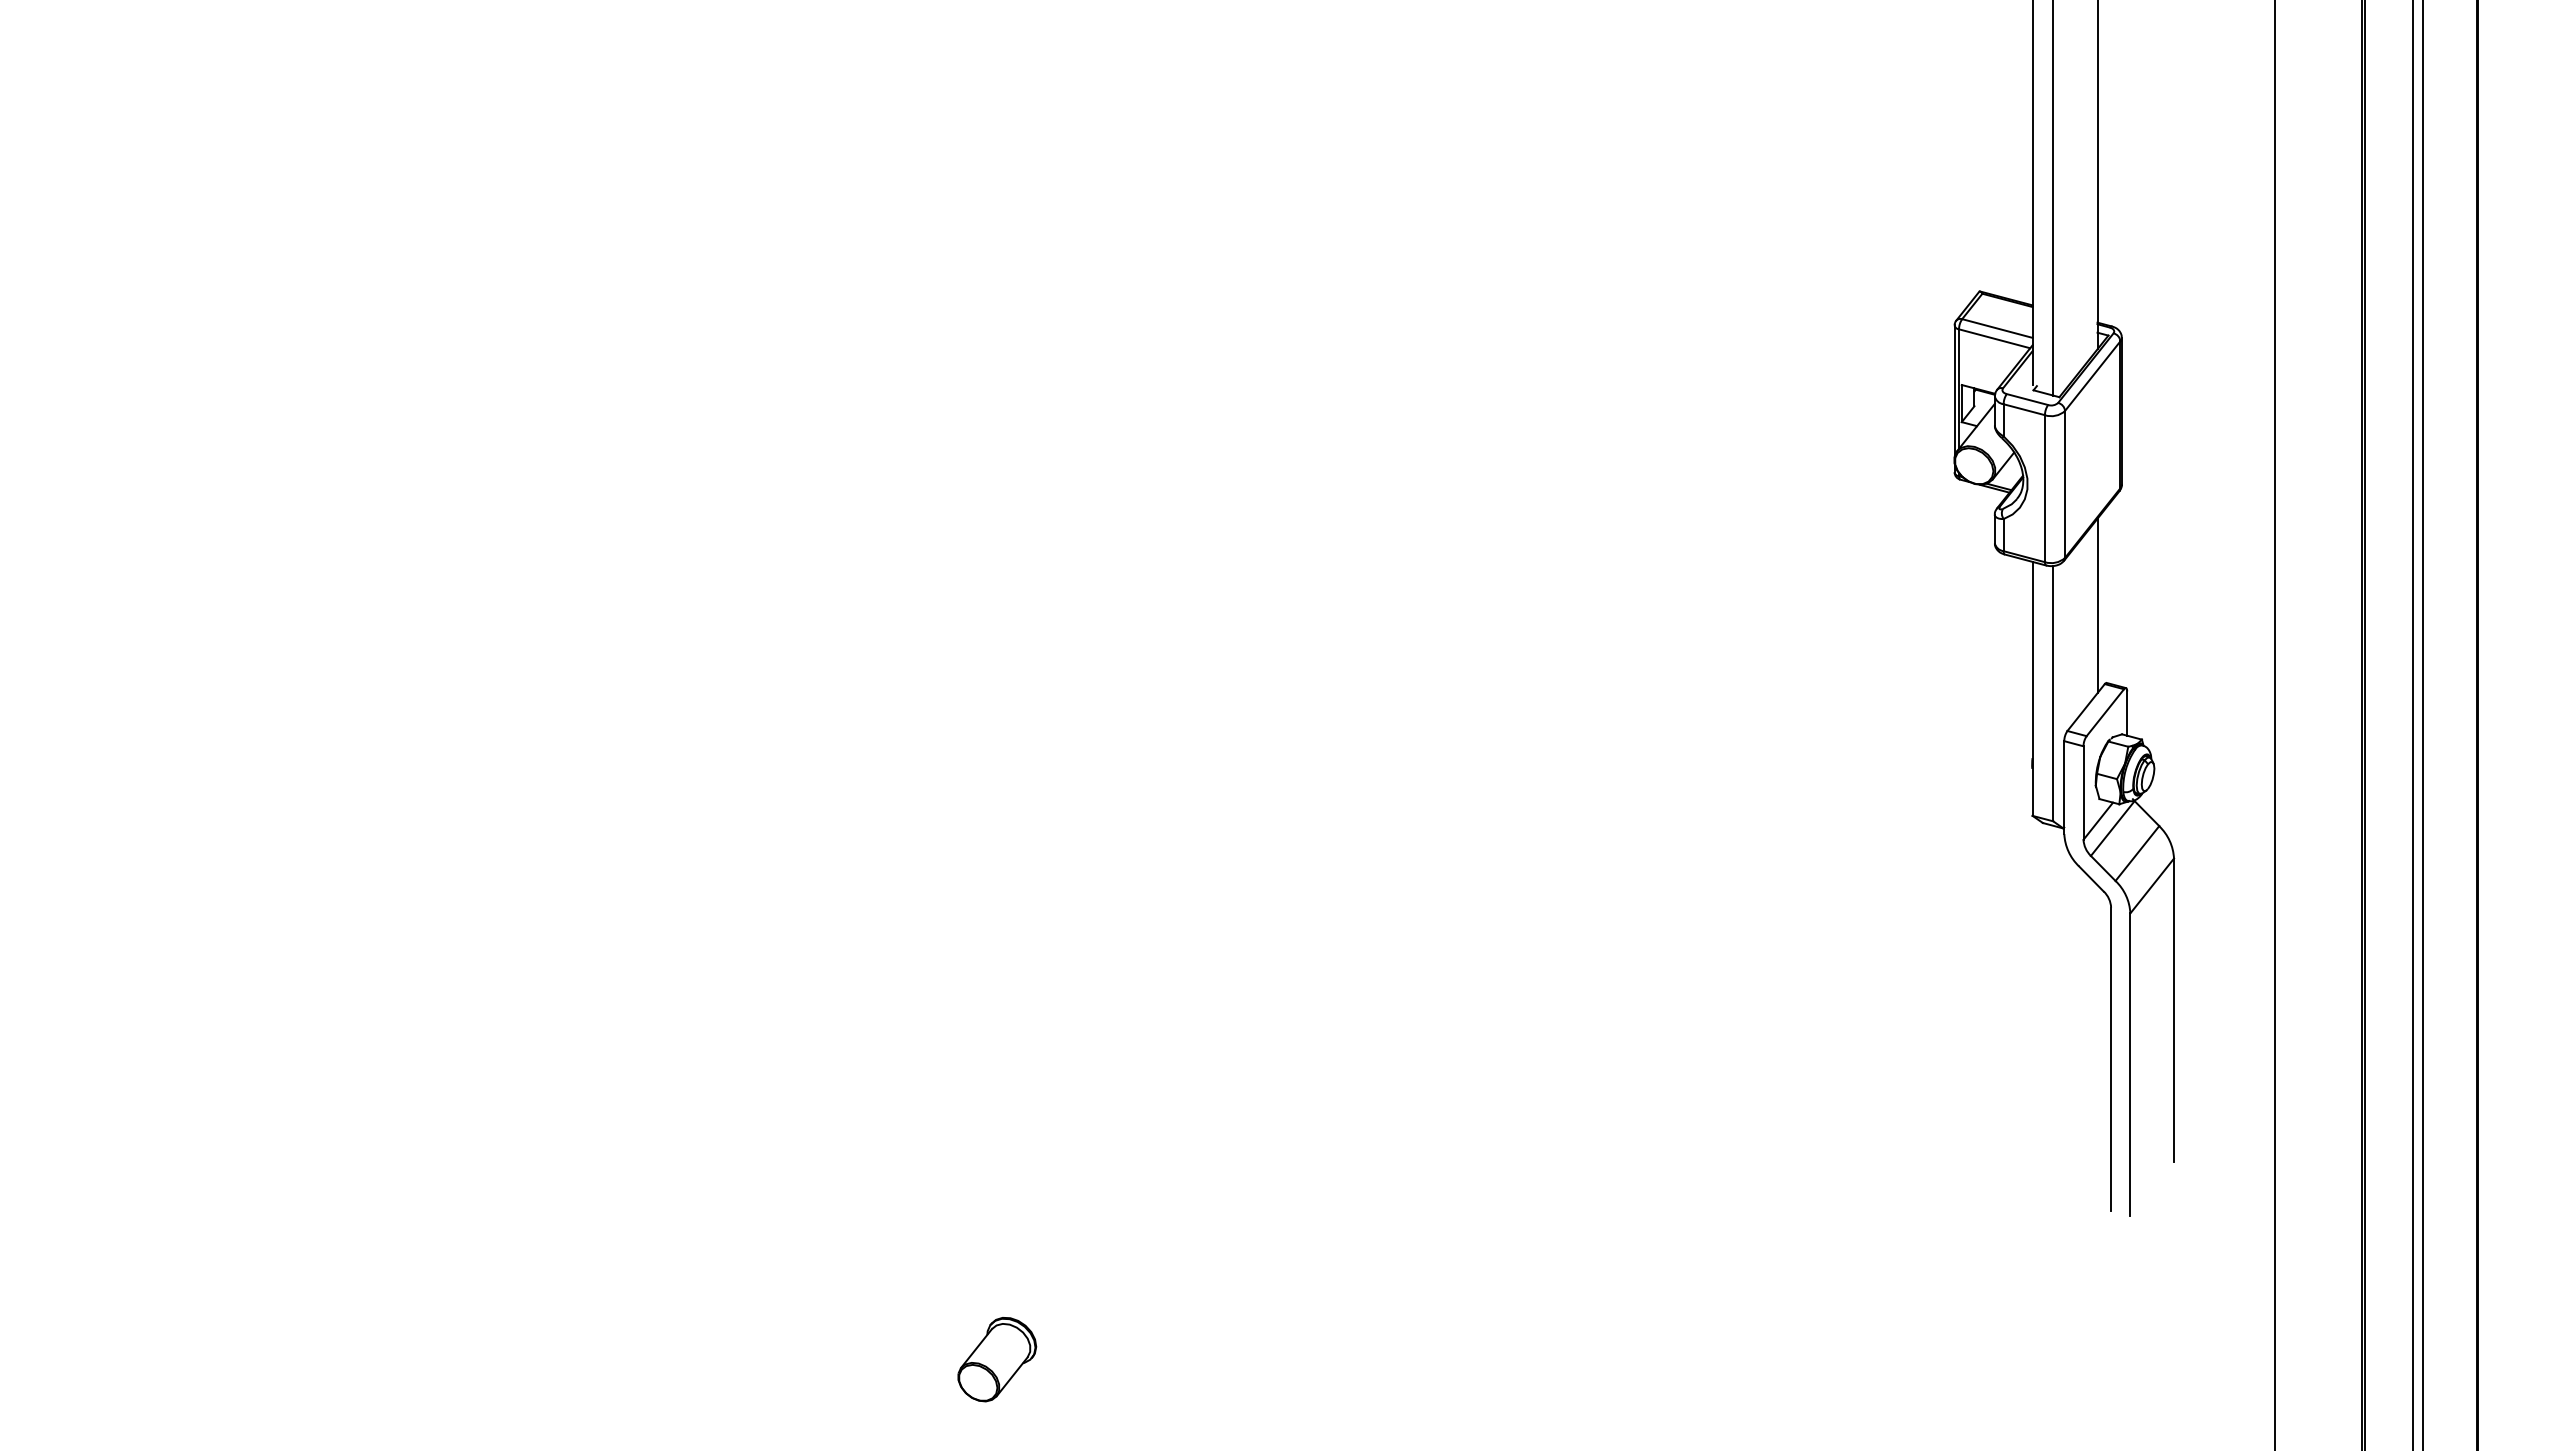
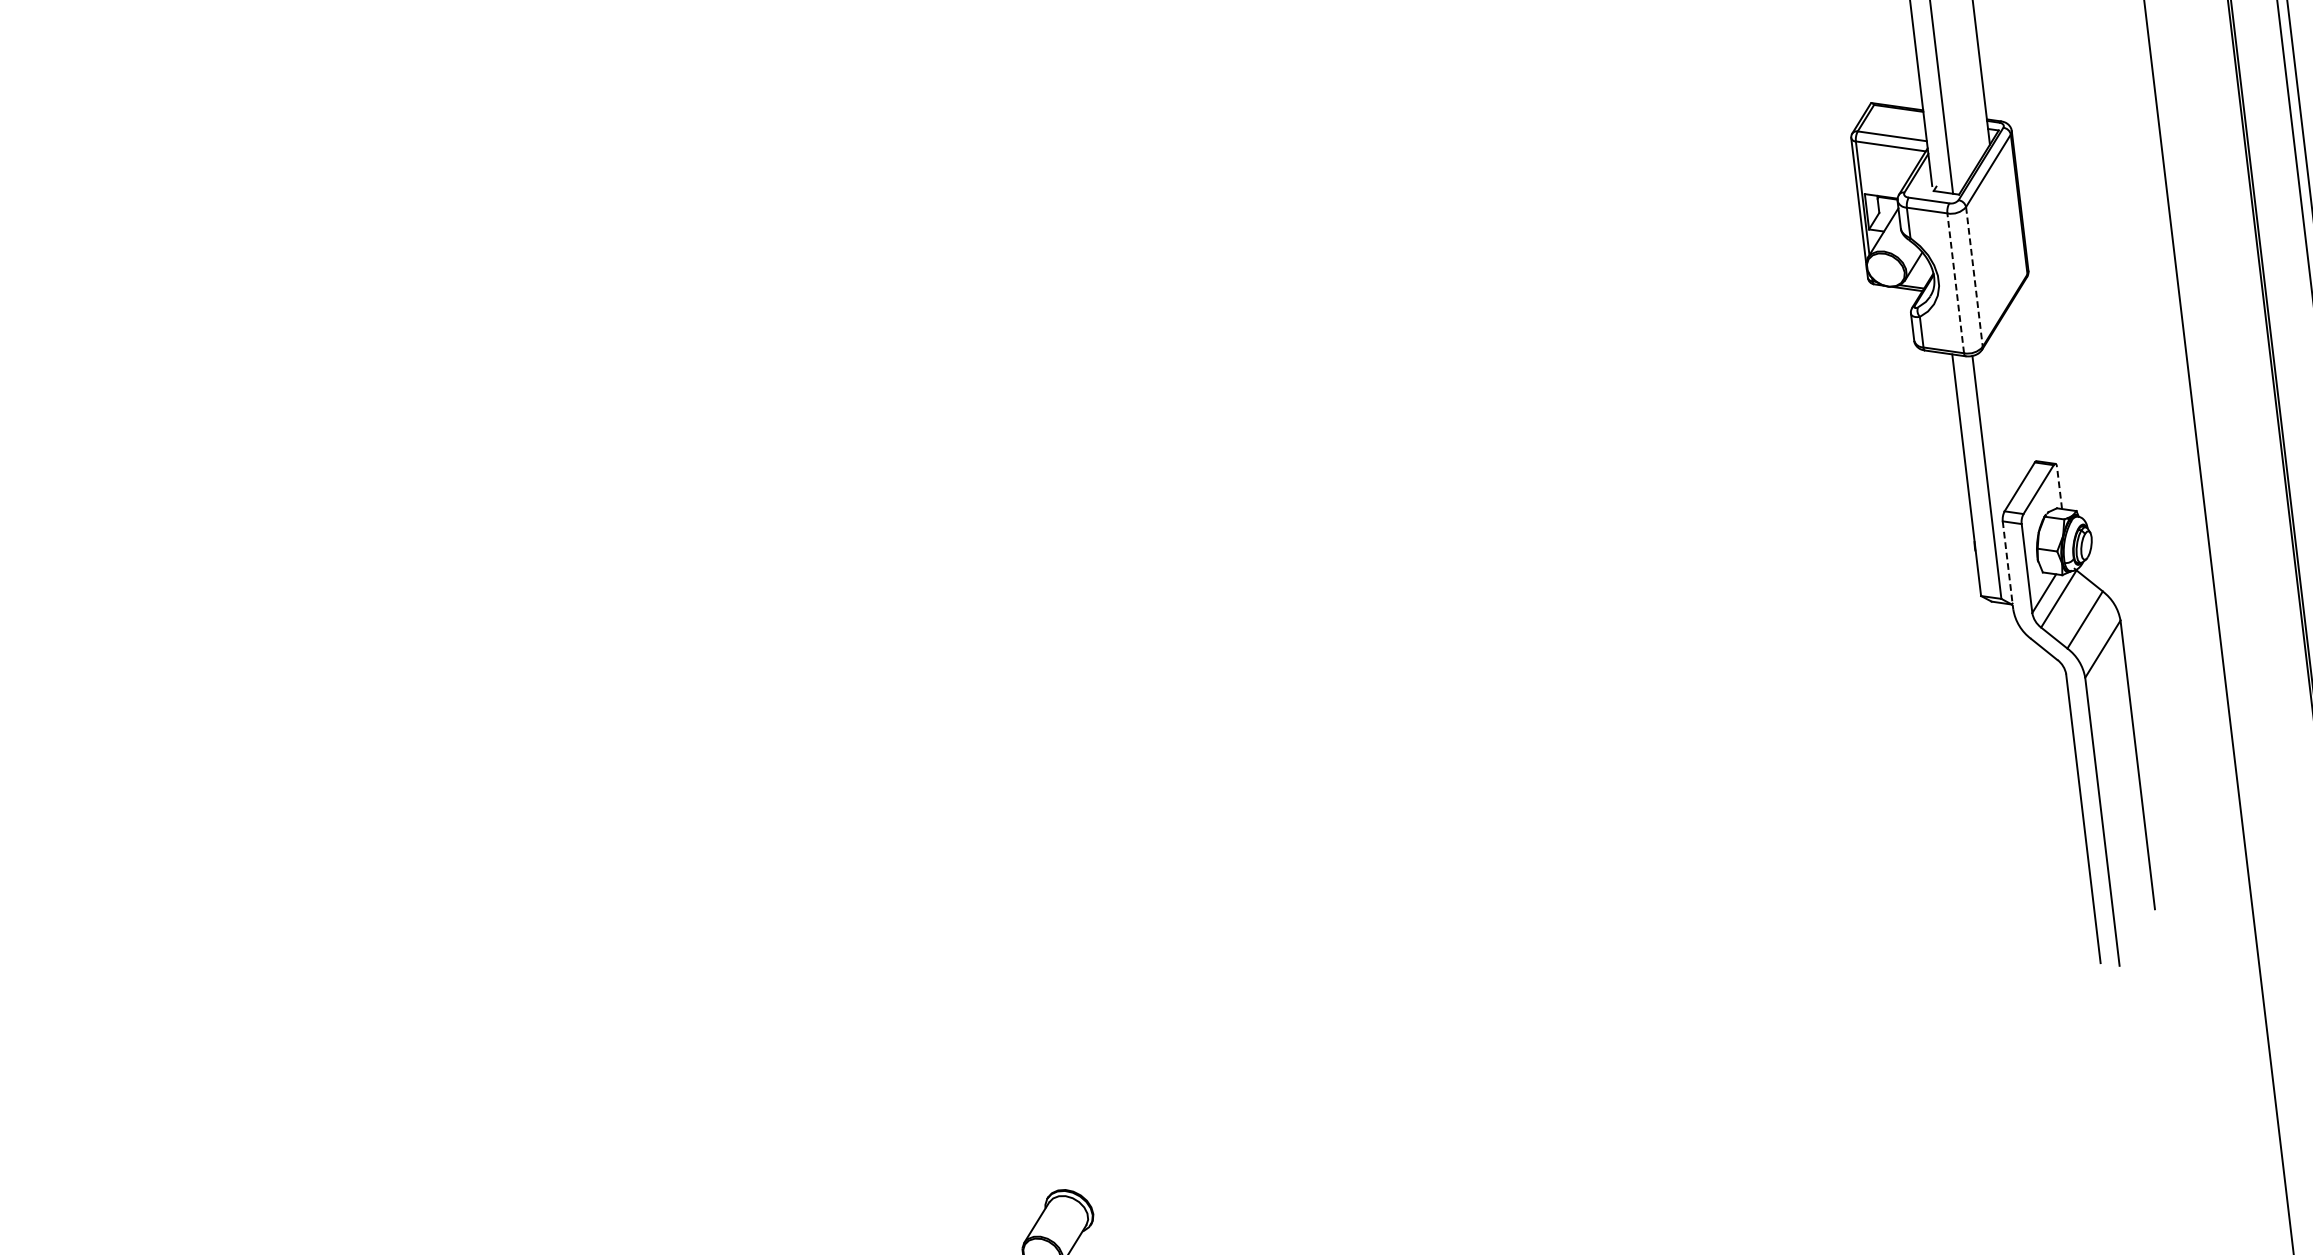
line: (2065, 484) -> (1974, 277), solid -> dashed
line: (2044, 488) -> (1955, 283), solid -> dashed
line: (2097, 605) -> (2018, 388), removed
line: (2127, 713) -> (2059, 487), solid -> dashed
line: (2064, 788) -> (2008, 566), solid -> dashed

